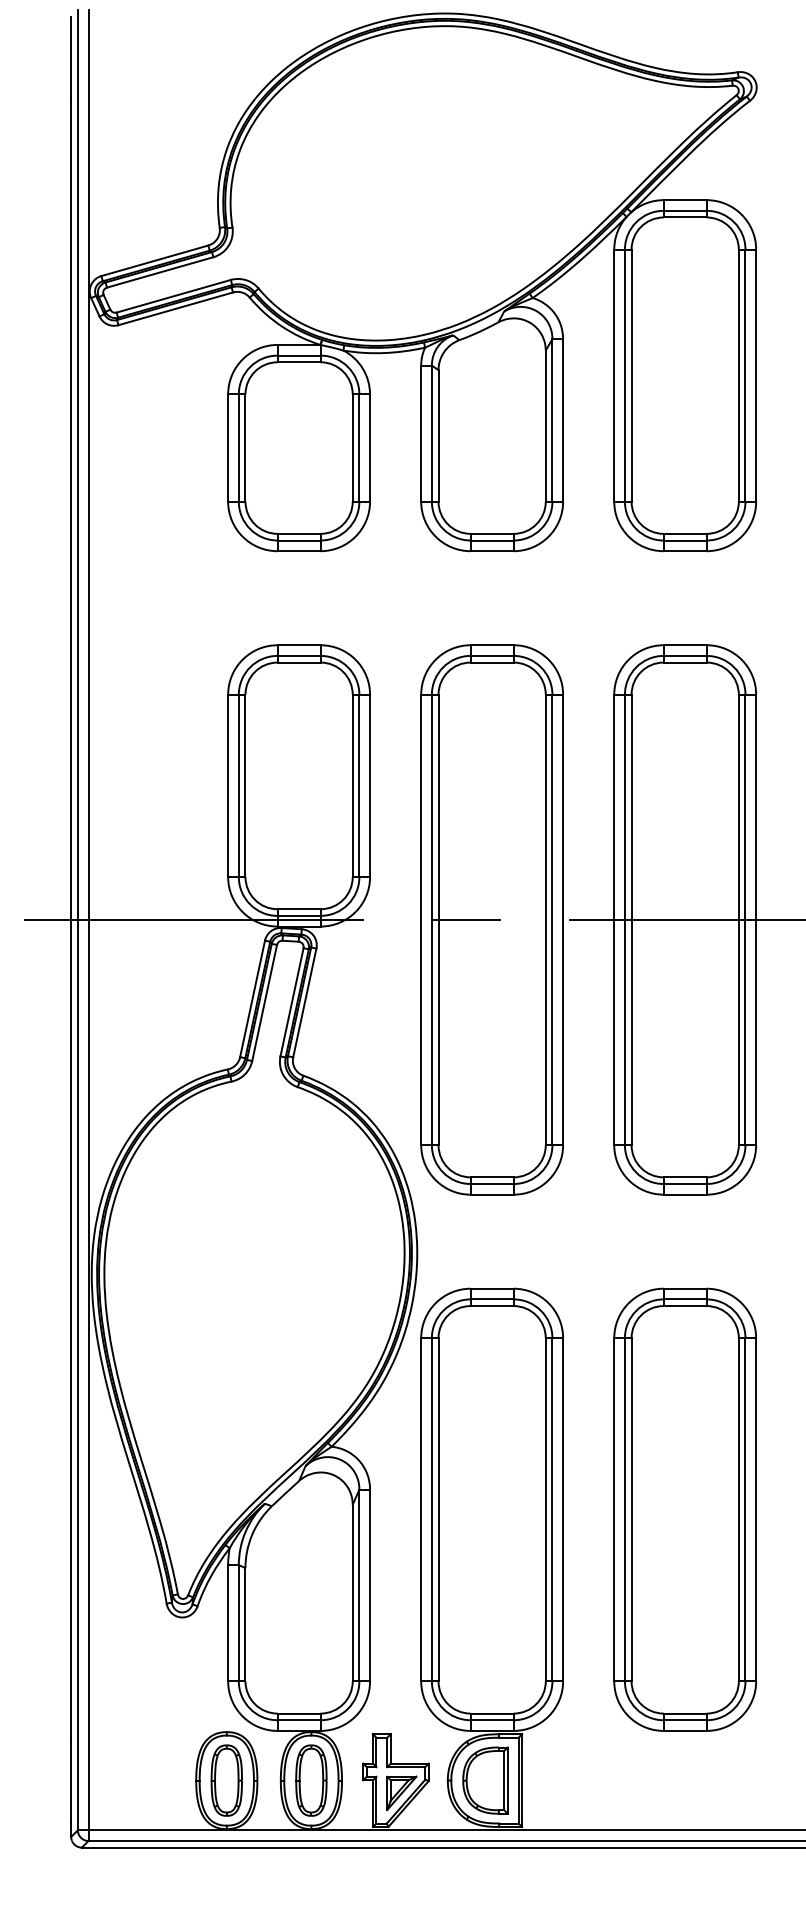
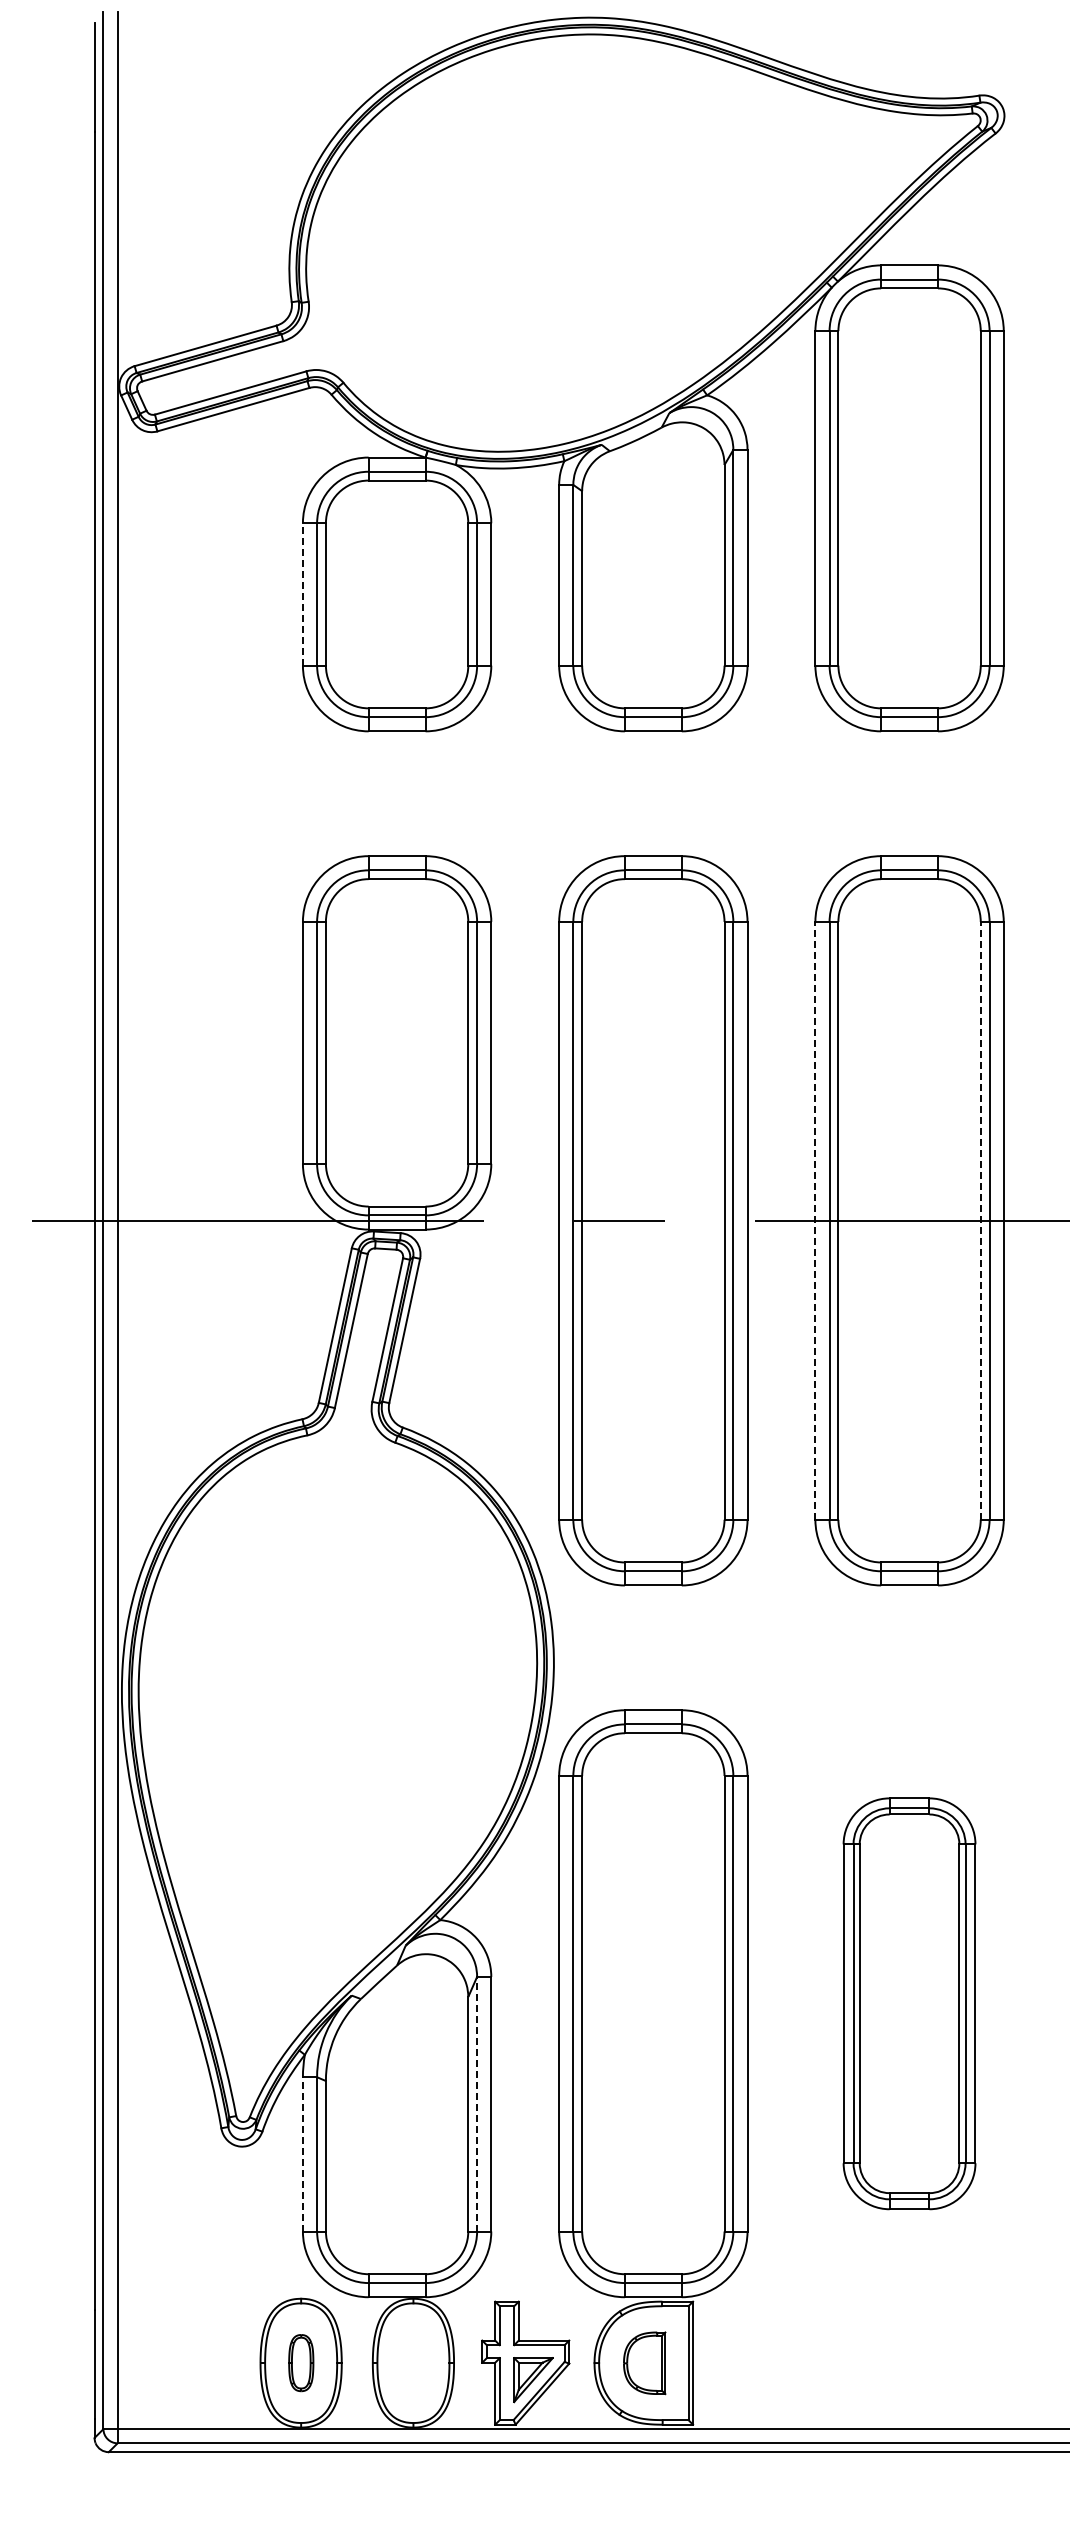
line: (227, 447) -> (302, 593), solid -> dashed
line: (614, 919) -> (815, 1220), solid -> dashed
line: (738, 919) -> (980, 1220), solid -> dashed
part: (685, 1509) -> (909, 2003), size x0.7
line: (359, 1584) -> (477, 2103), solid -> dashed
line: (227, 1622) -> (302, 2153), solid -> dashed
part: (227, 1780) -> (301, 2362), size x0.6
part: (311, 1780) -> (413, 2362), removed
part: (485, 1780) -> (644, 2363), size x0.7

